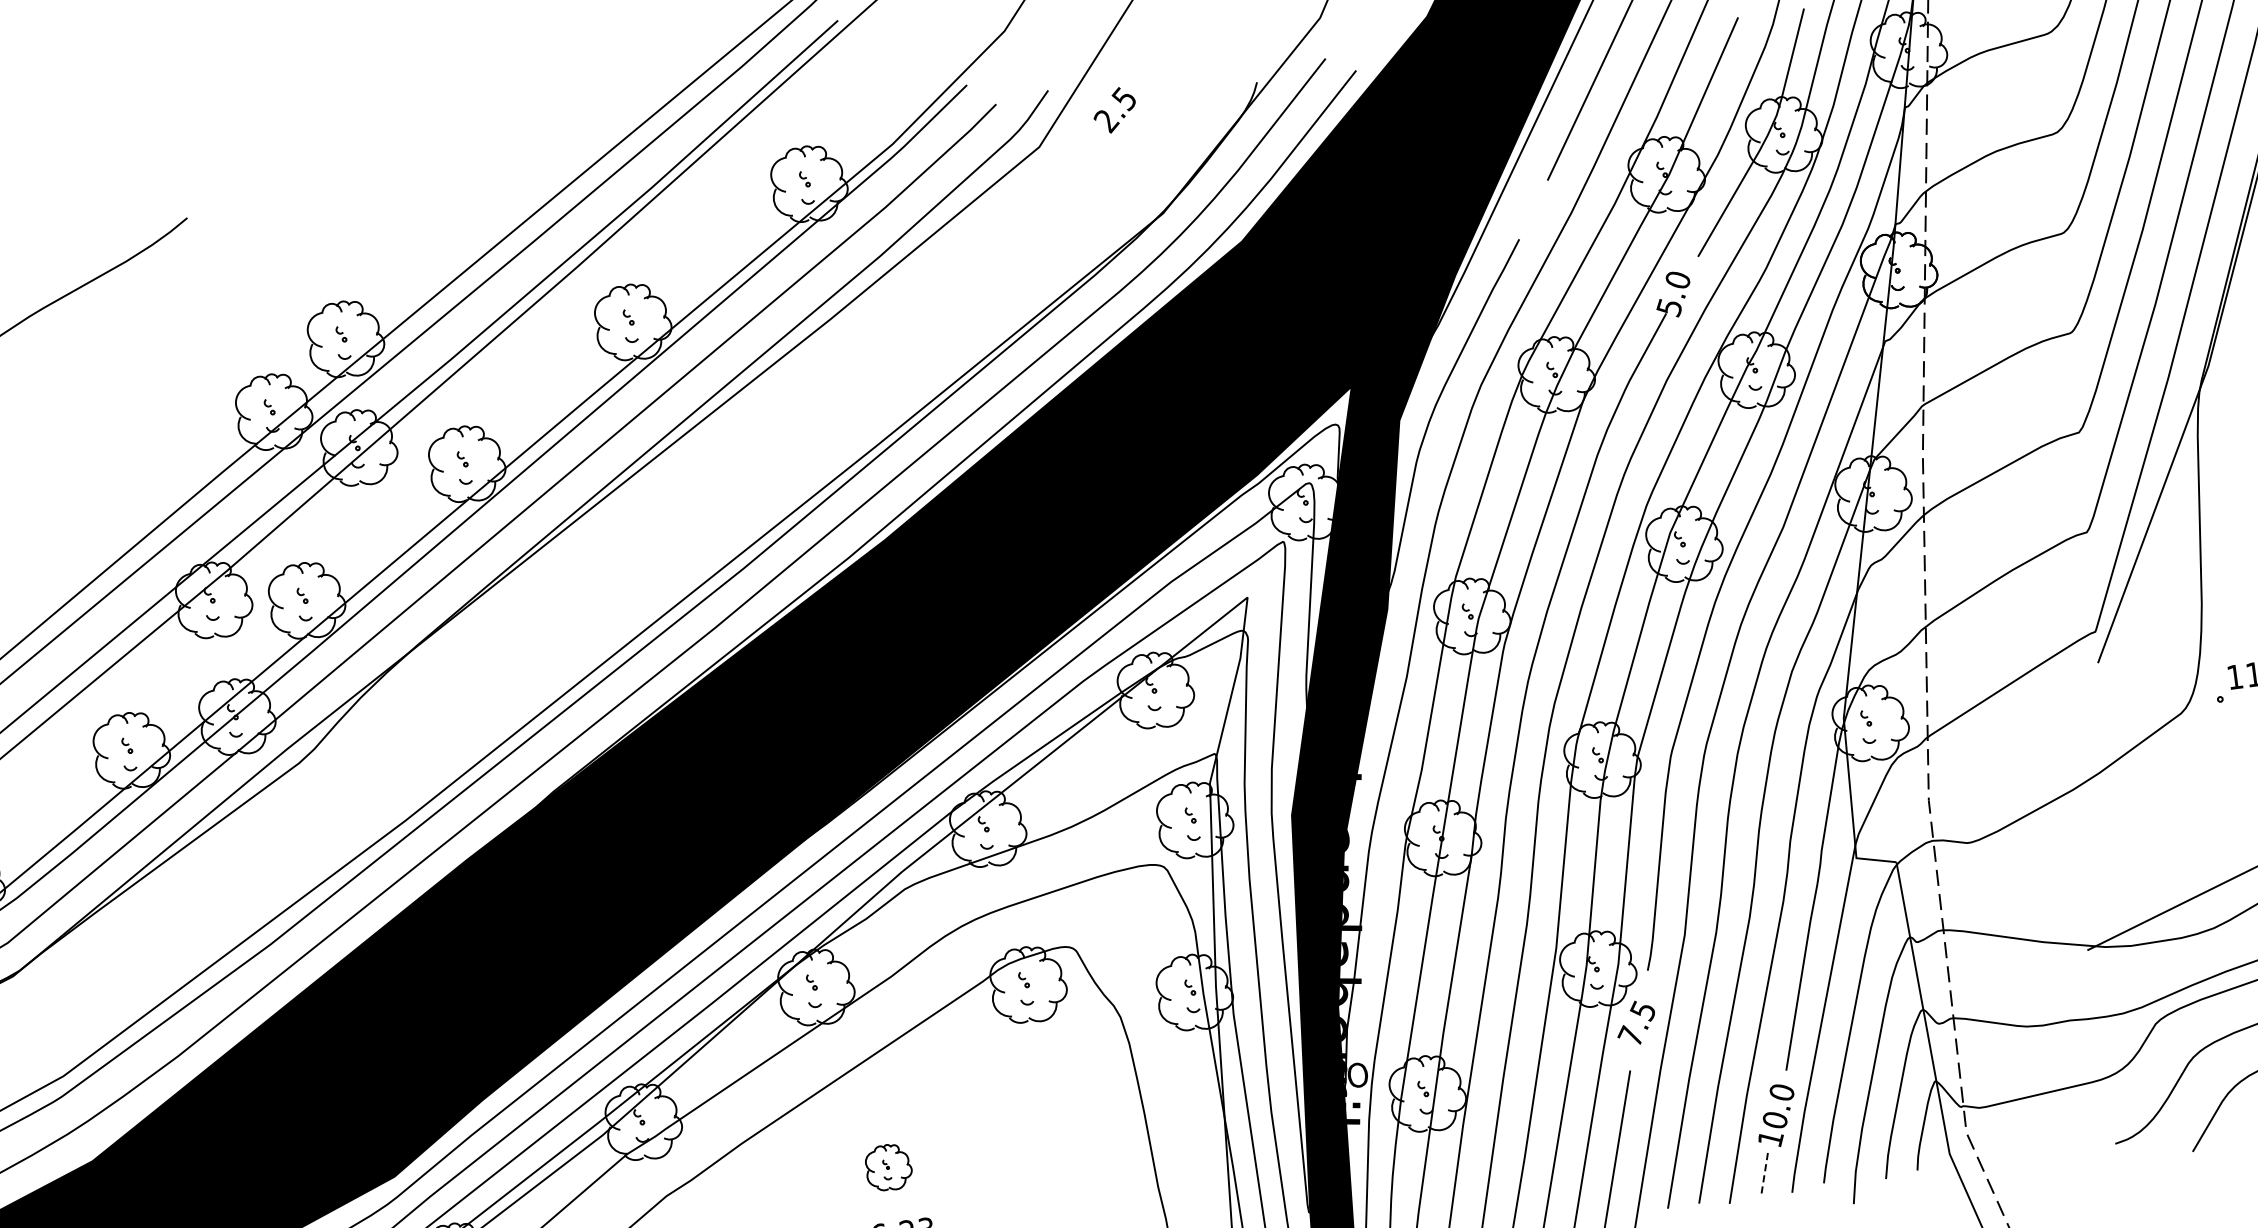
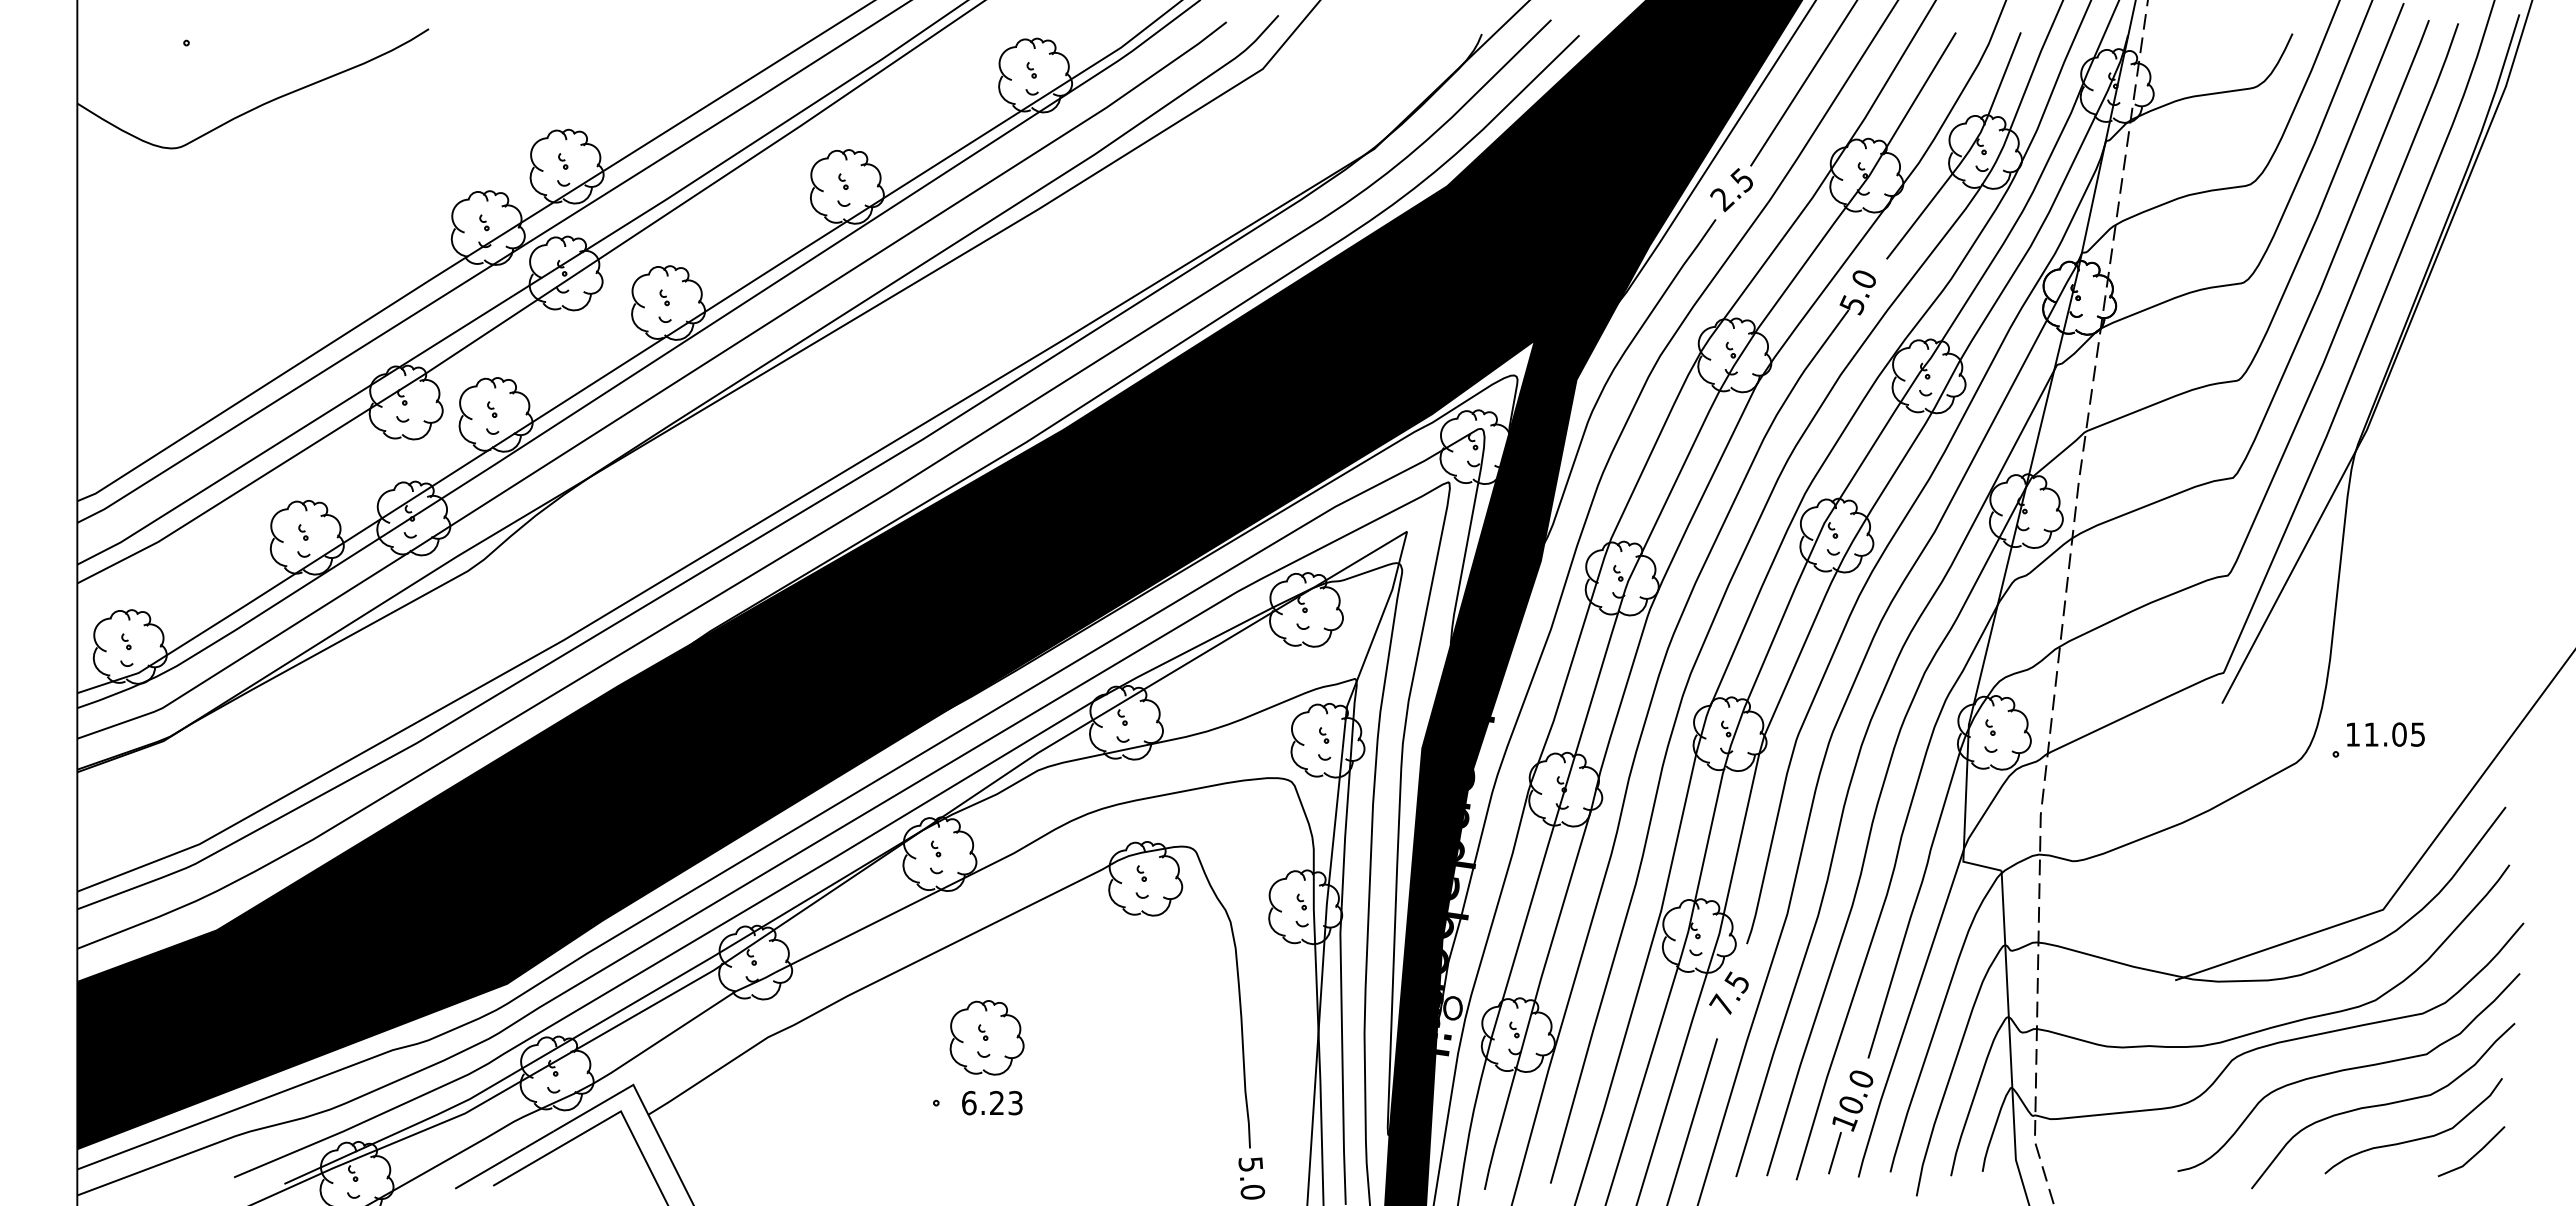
text: (1114, 110) -> (1731, 190), moved
part: (888, 1167) -> (986, 1037), size x1.67
line: (1764, 1171) -> (1834, 1153), dashed -> solid

